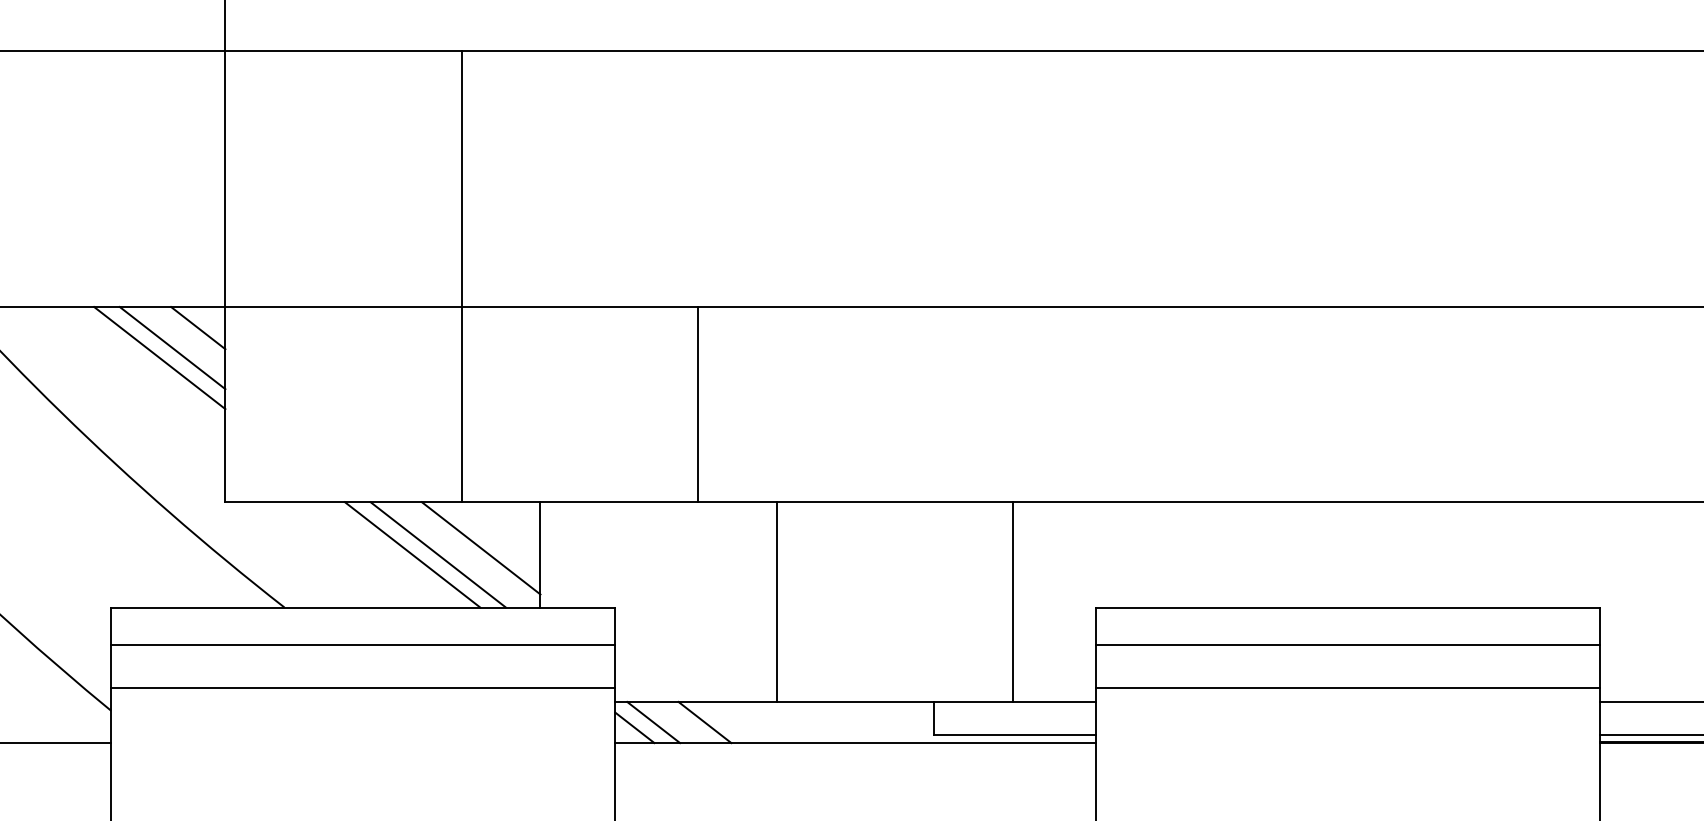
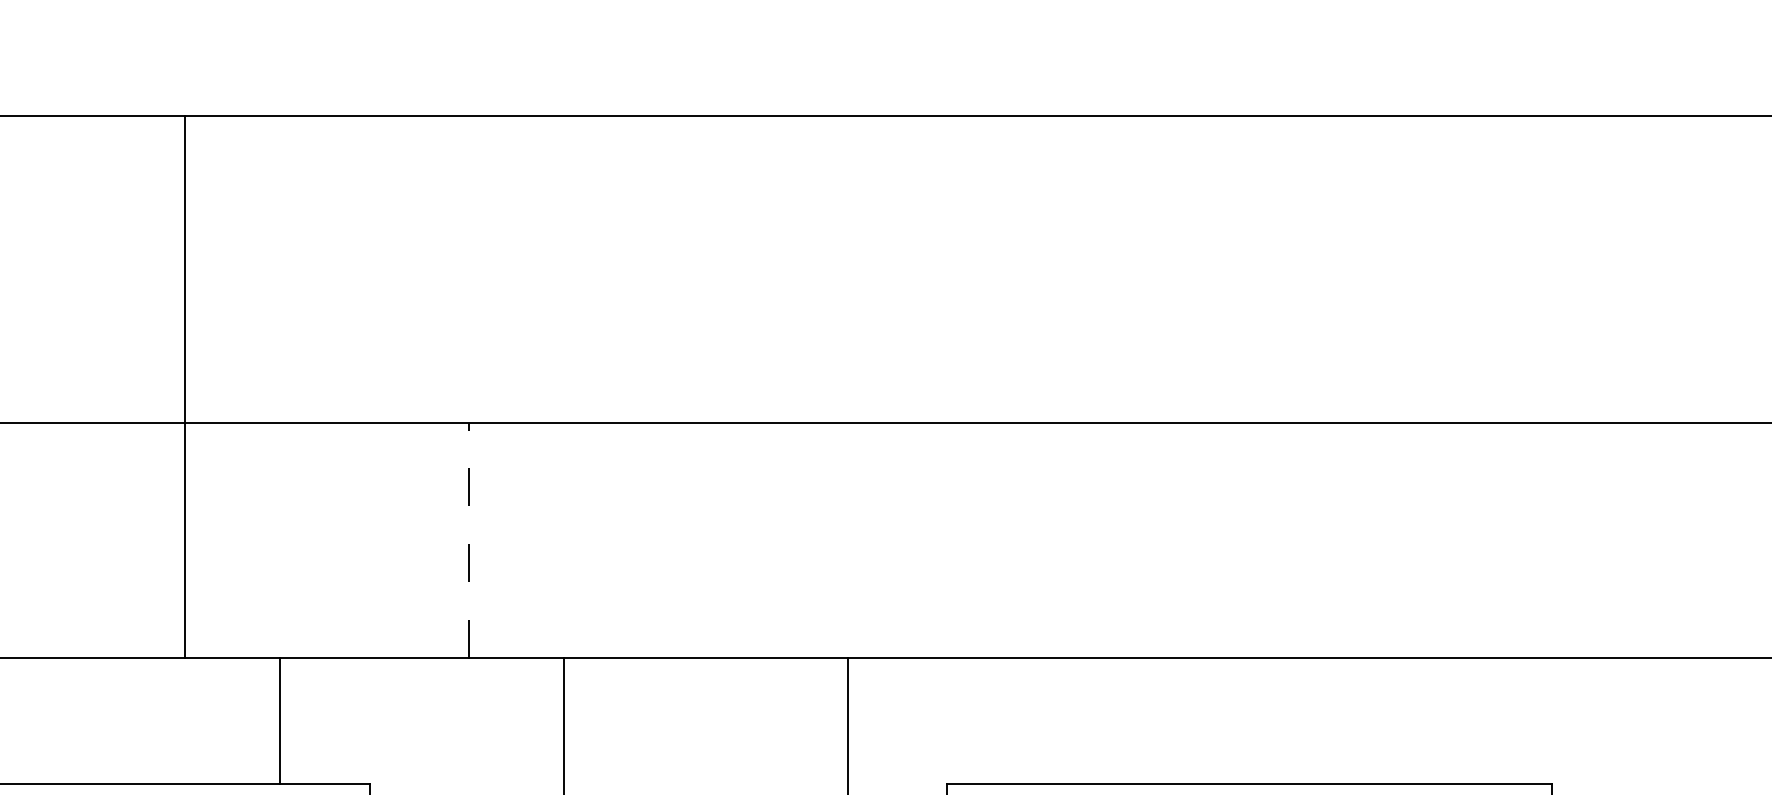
line: (698, 404) -> (469, 540), solid -> dashed
line: (480, 548) -> (207, 713), removed
line: (412, 554) -> (126, 720), removed
line: (437, 554) -> (156, 720), removed

